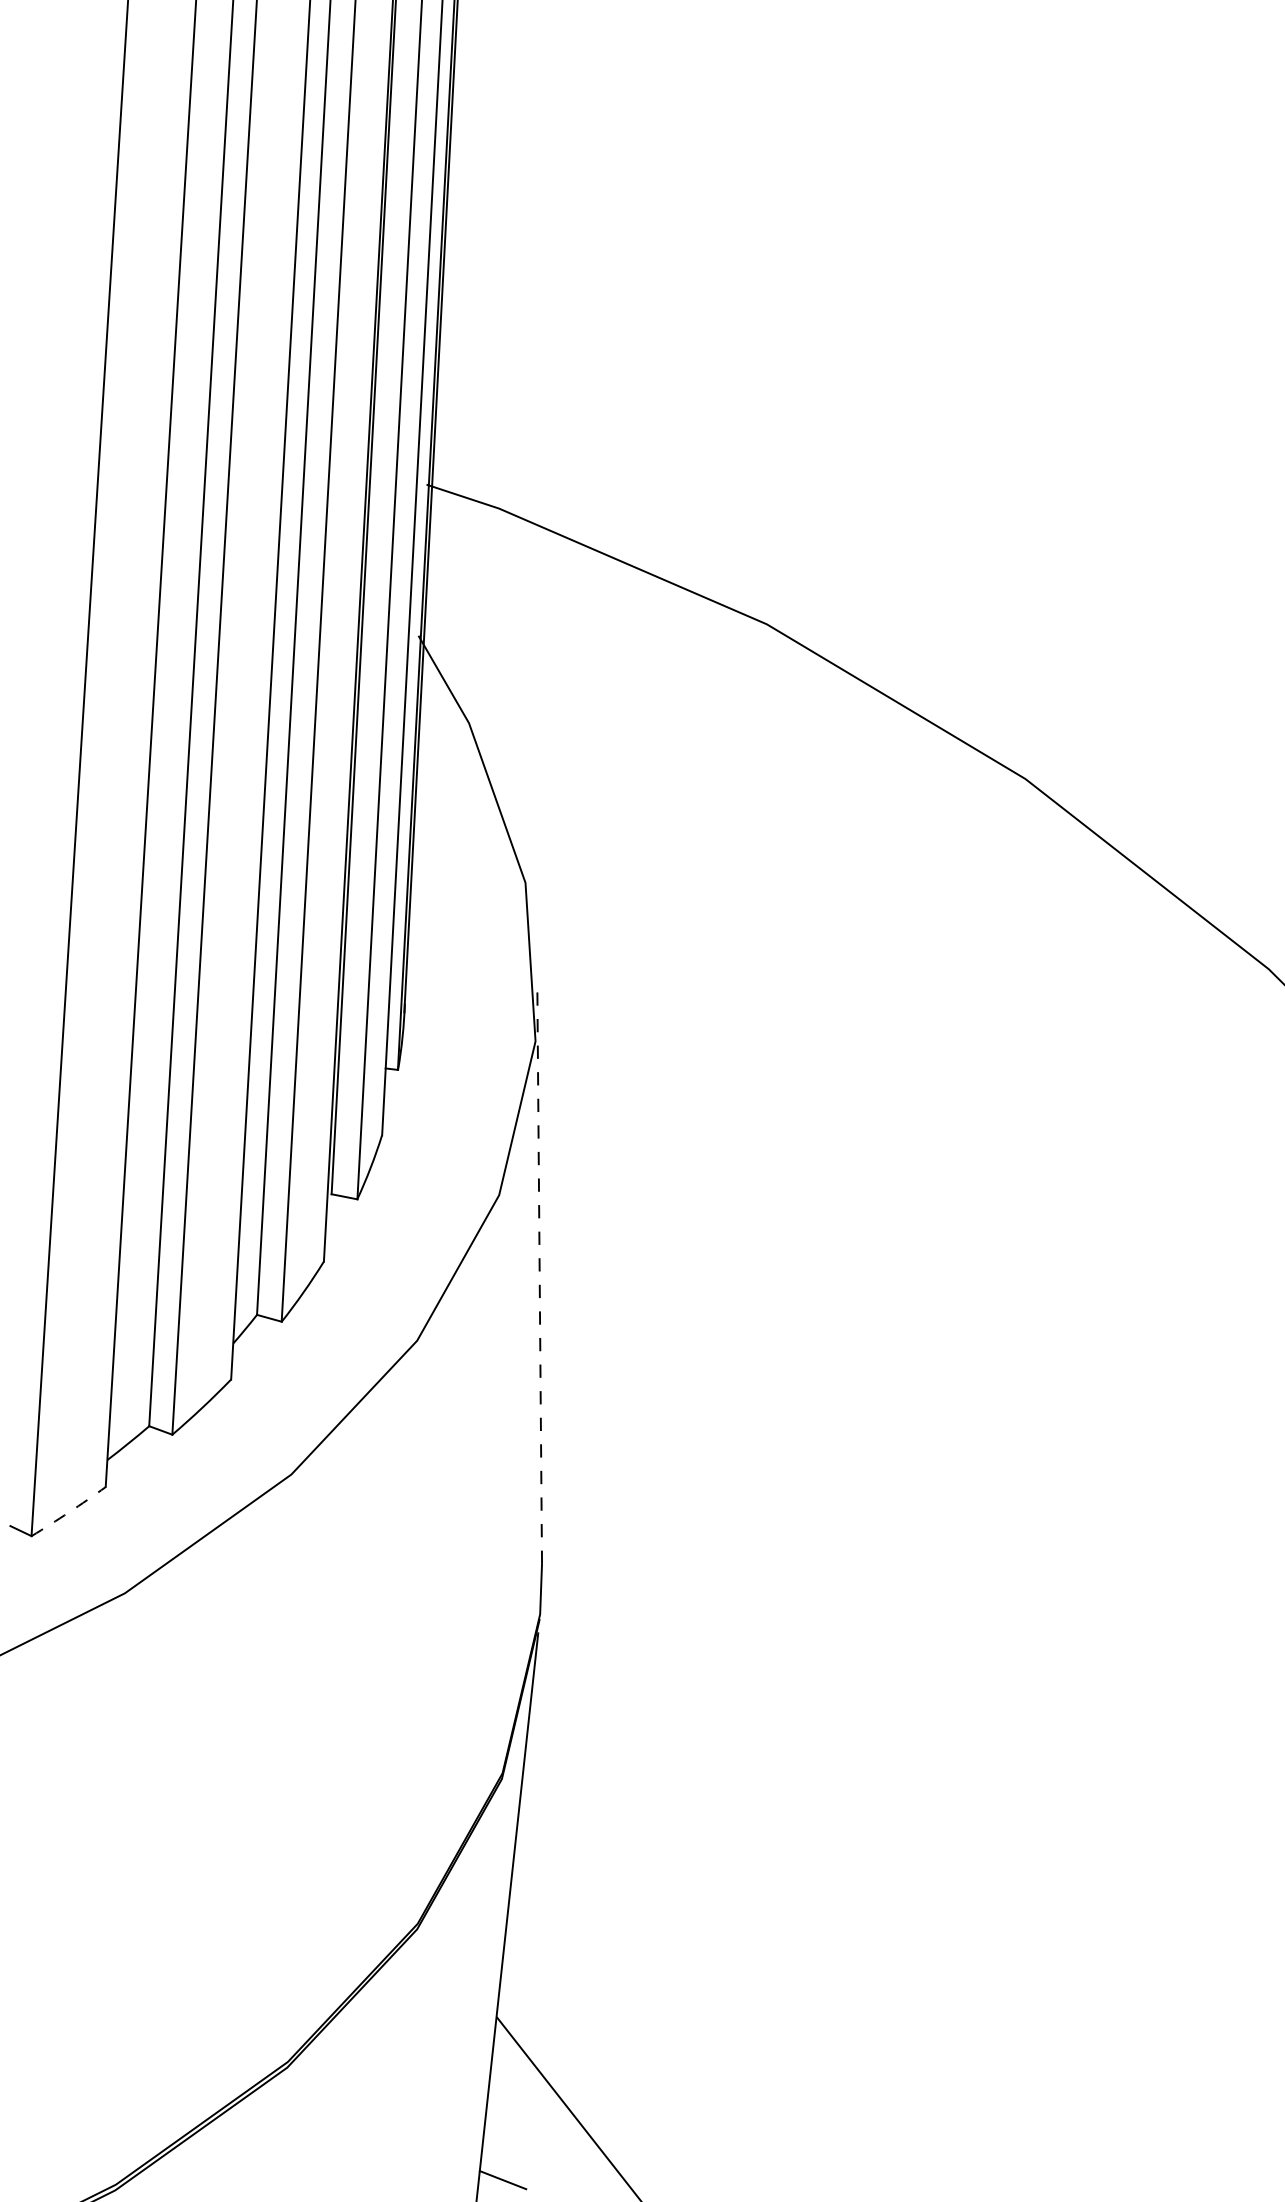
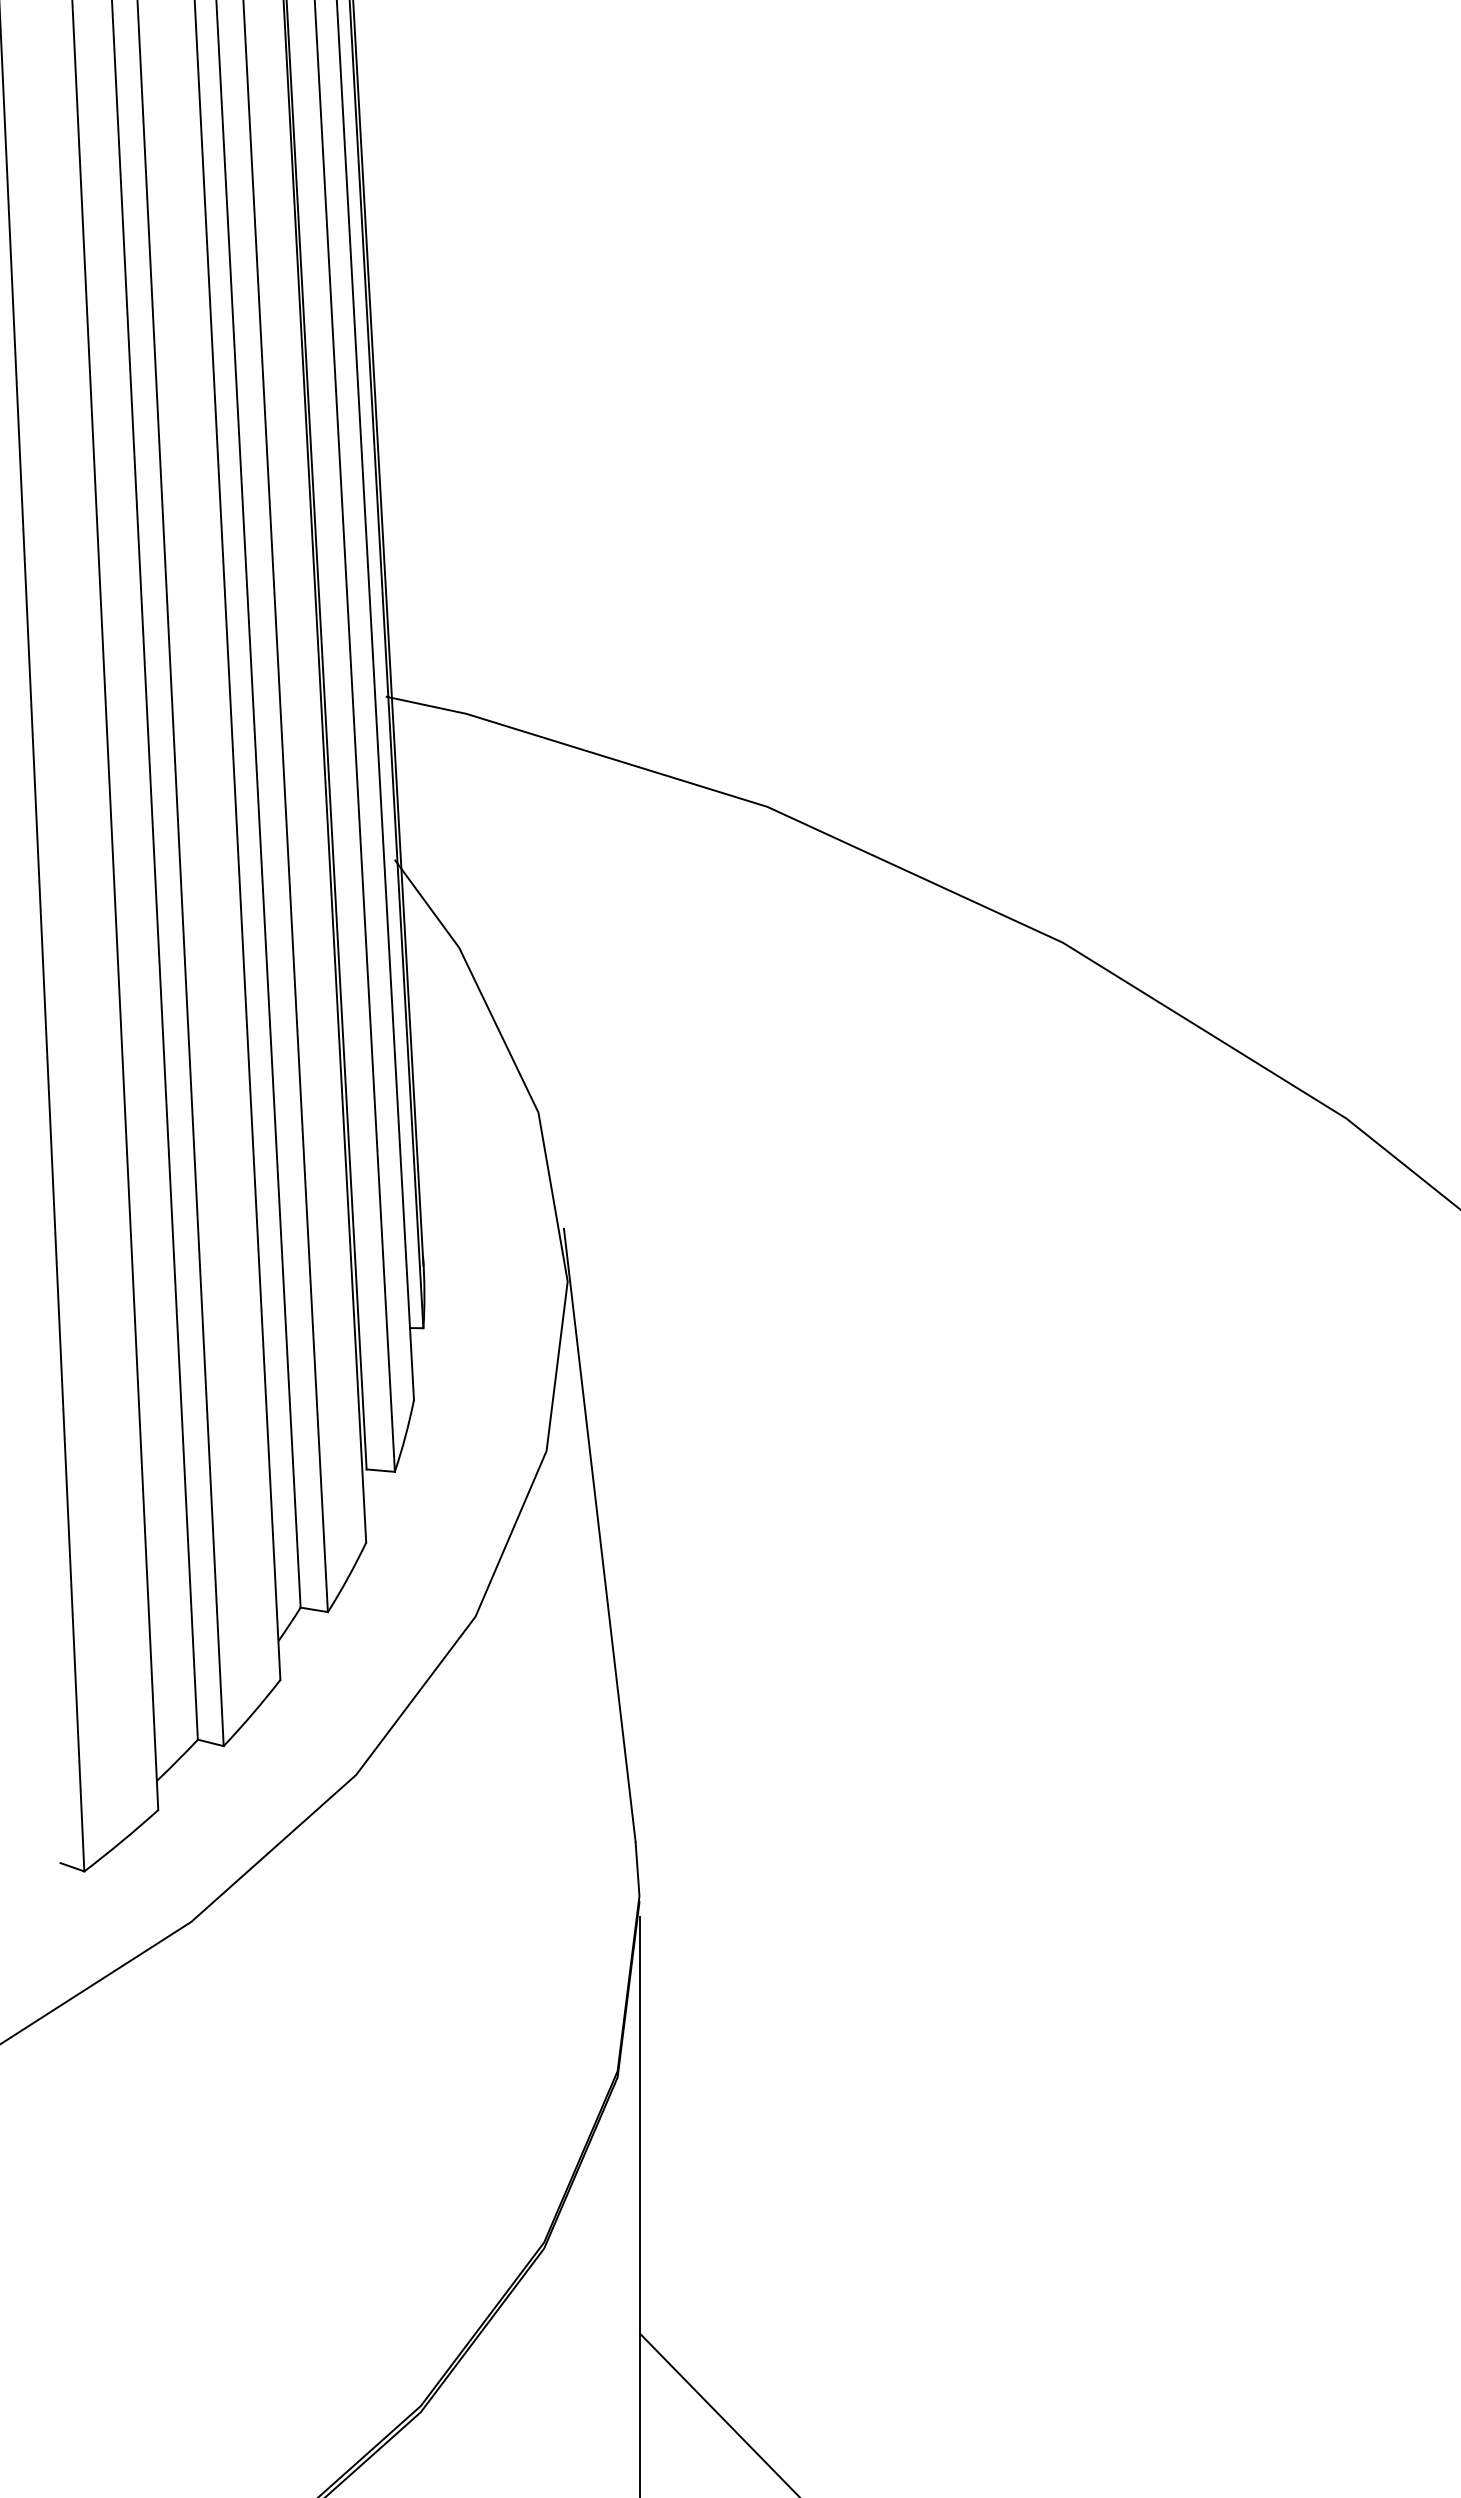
line: (539, 1278) -> (599, 1535), dashed -> solid
arc: (68, 1512) -> (121, 1841), dashed -> solid

